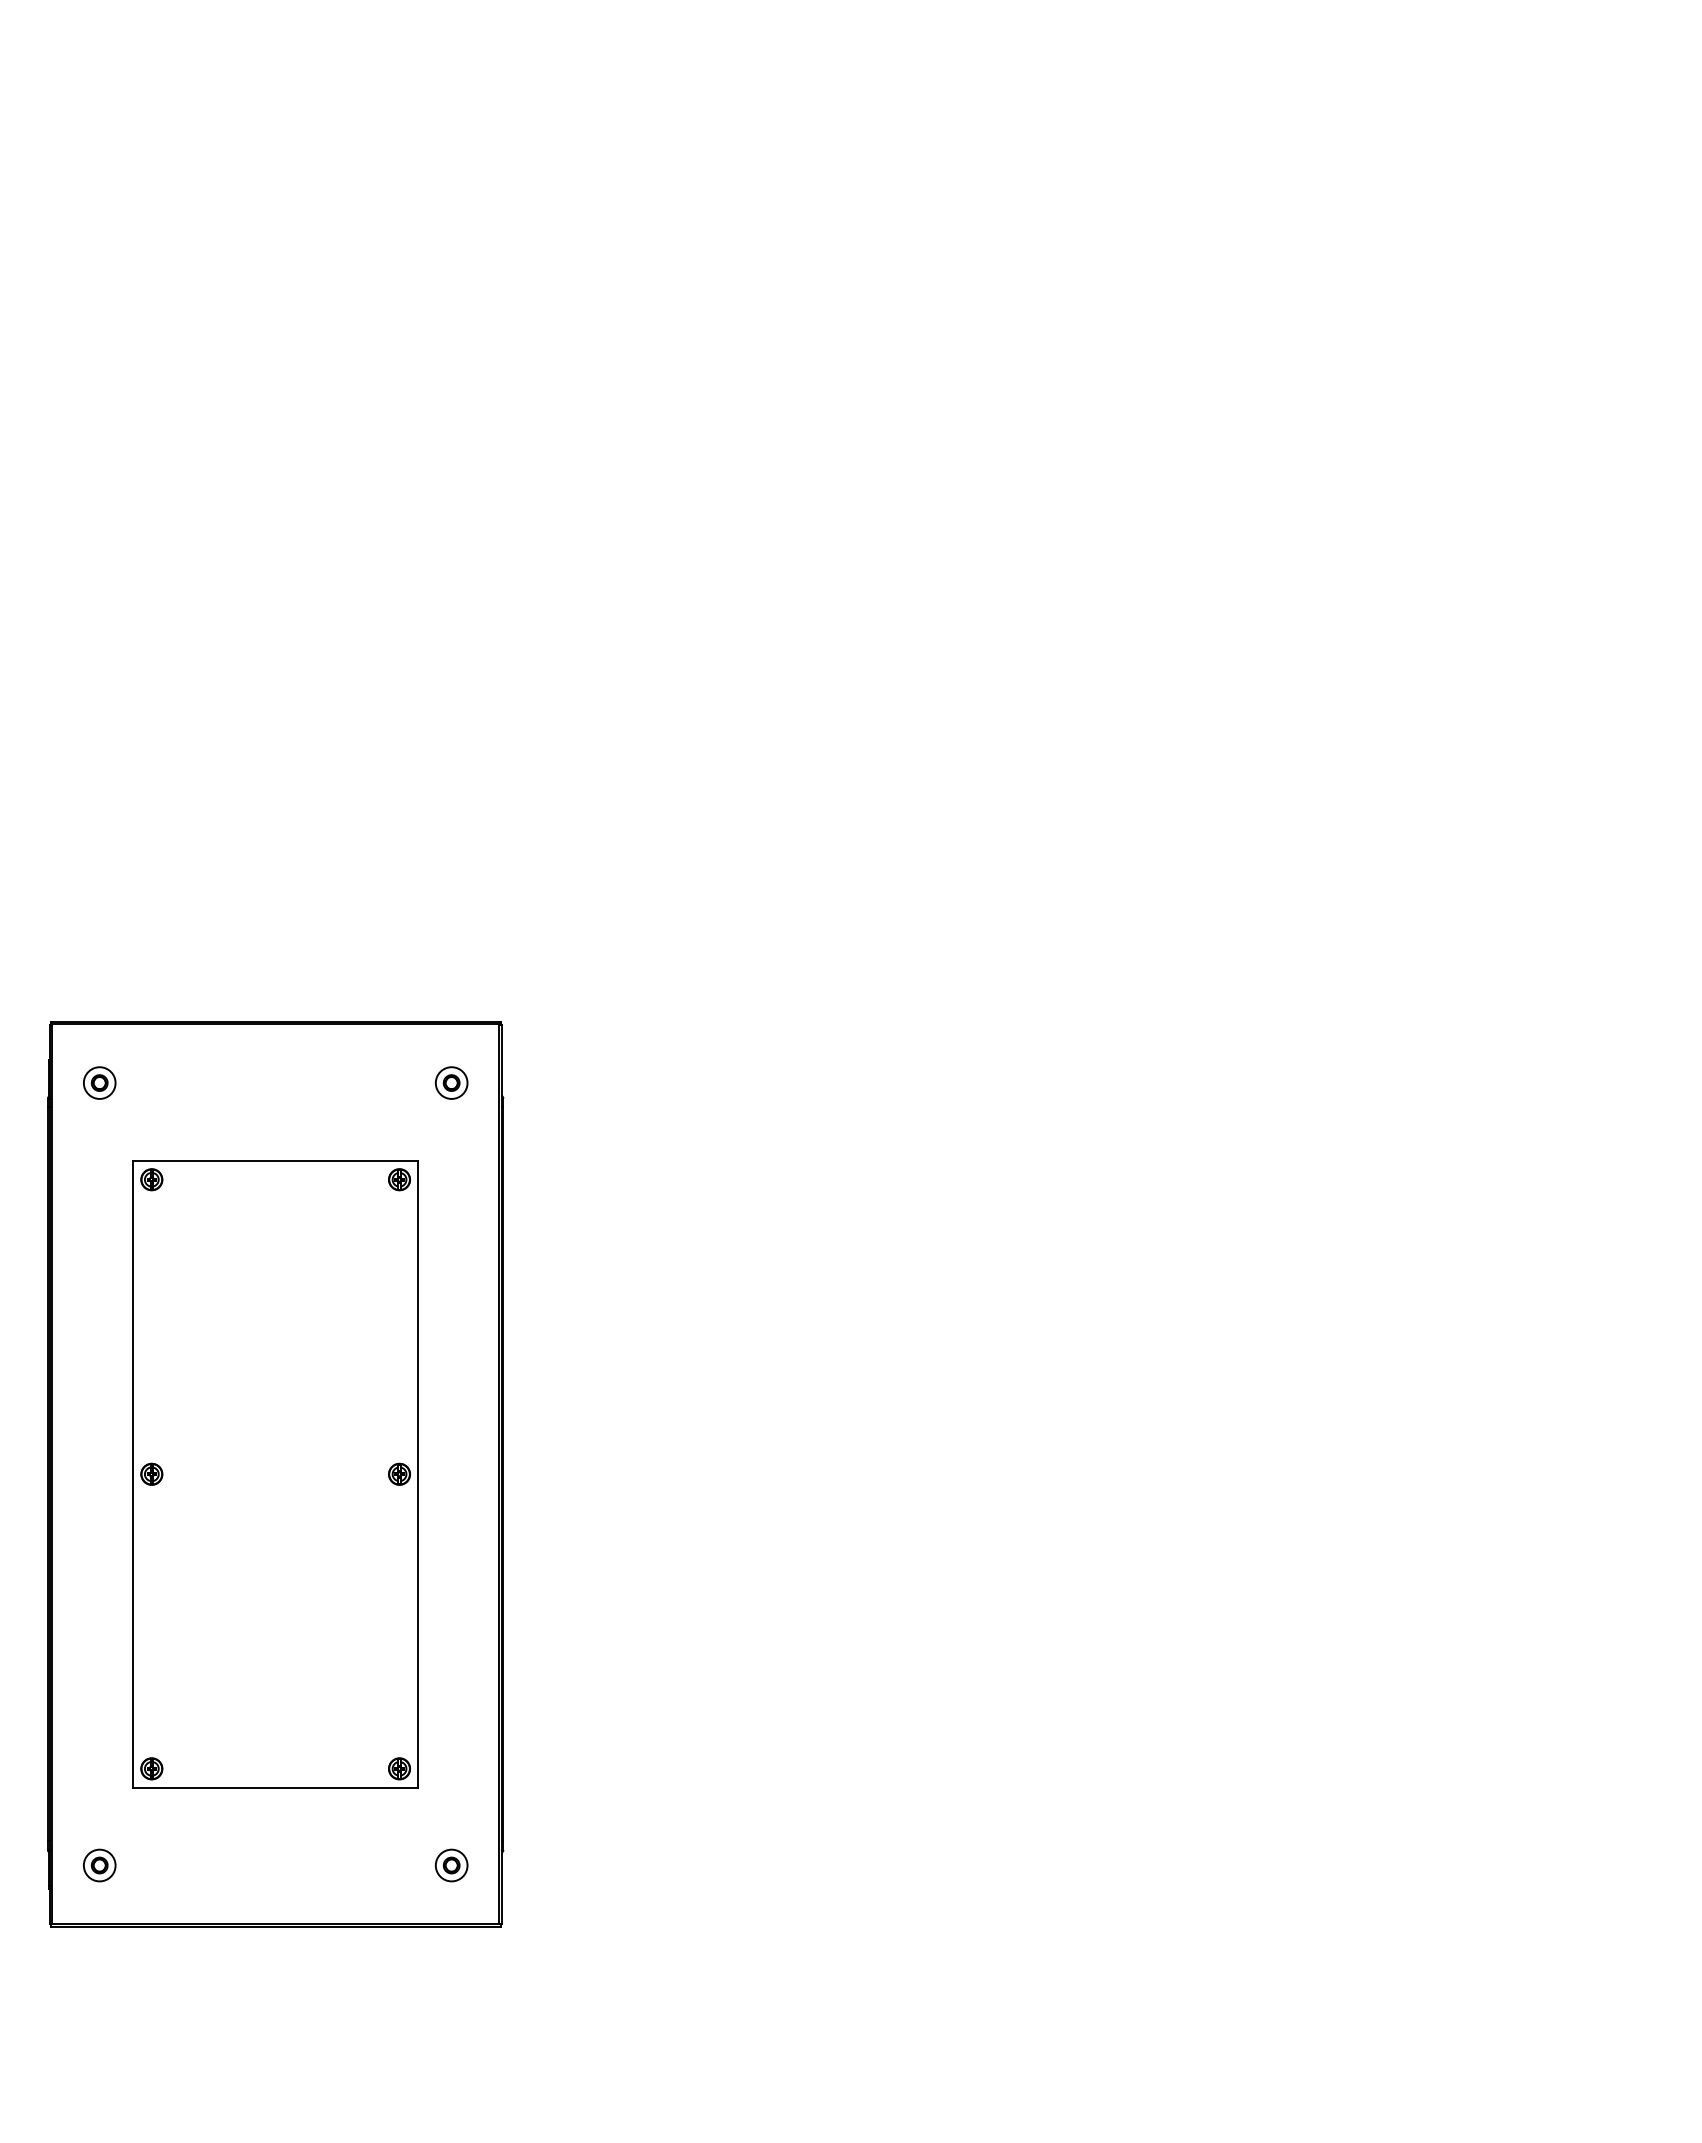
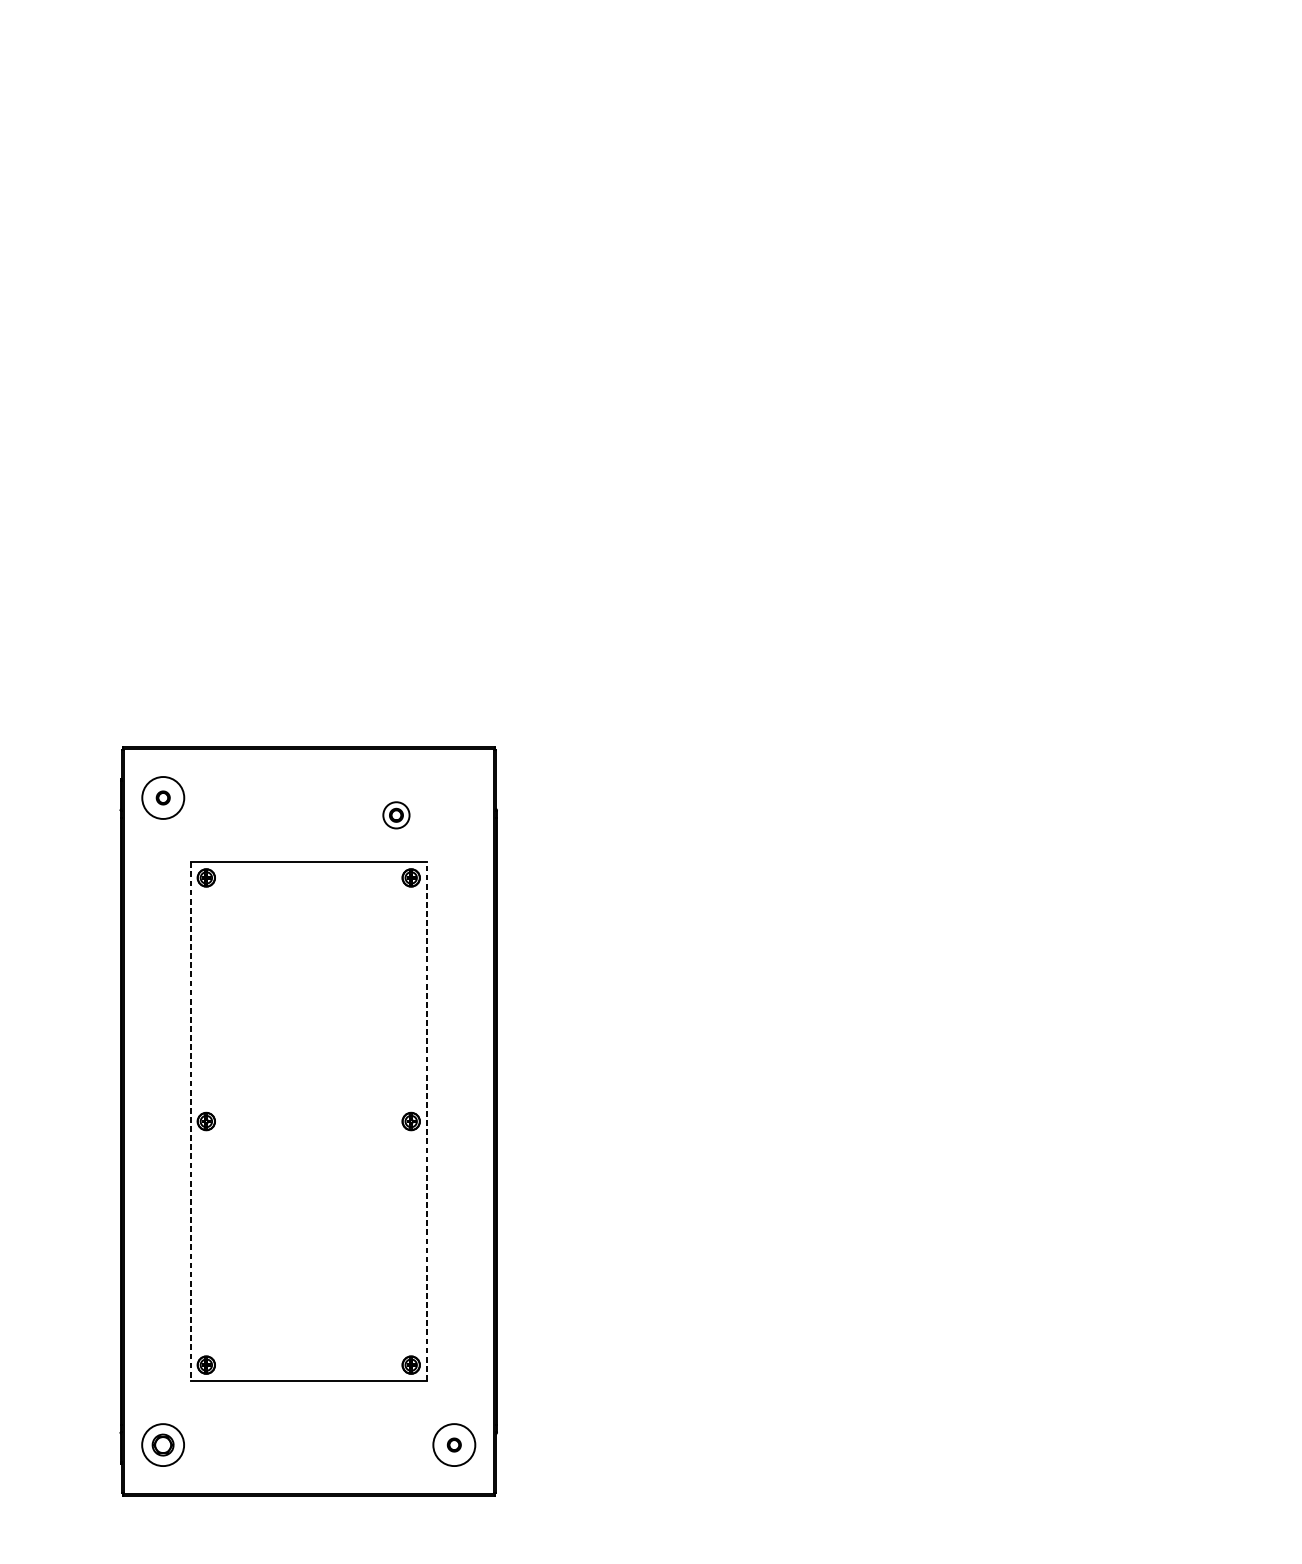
circle: (99, 1082) -> (163, 797), size x1.6
part: (451, 1082) -> (396, 814), moved
line: (418, 1473) -> (426, 1120), solid -> dashed
line: (132, 1474) -> (190, 1121), solid -> dashed
part: (99, 1865) -> (163, 1445), size x1.6
circle: (451, 1865) -> (454, 1445), size x1.6

